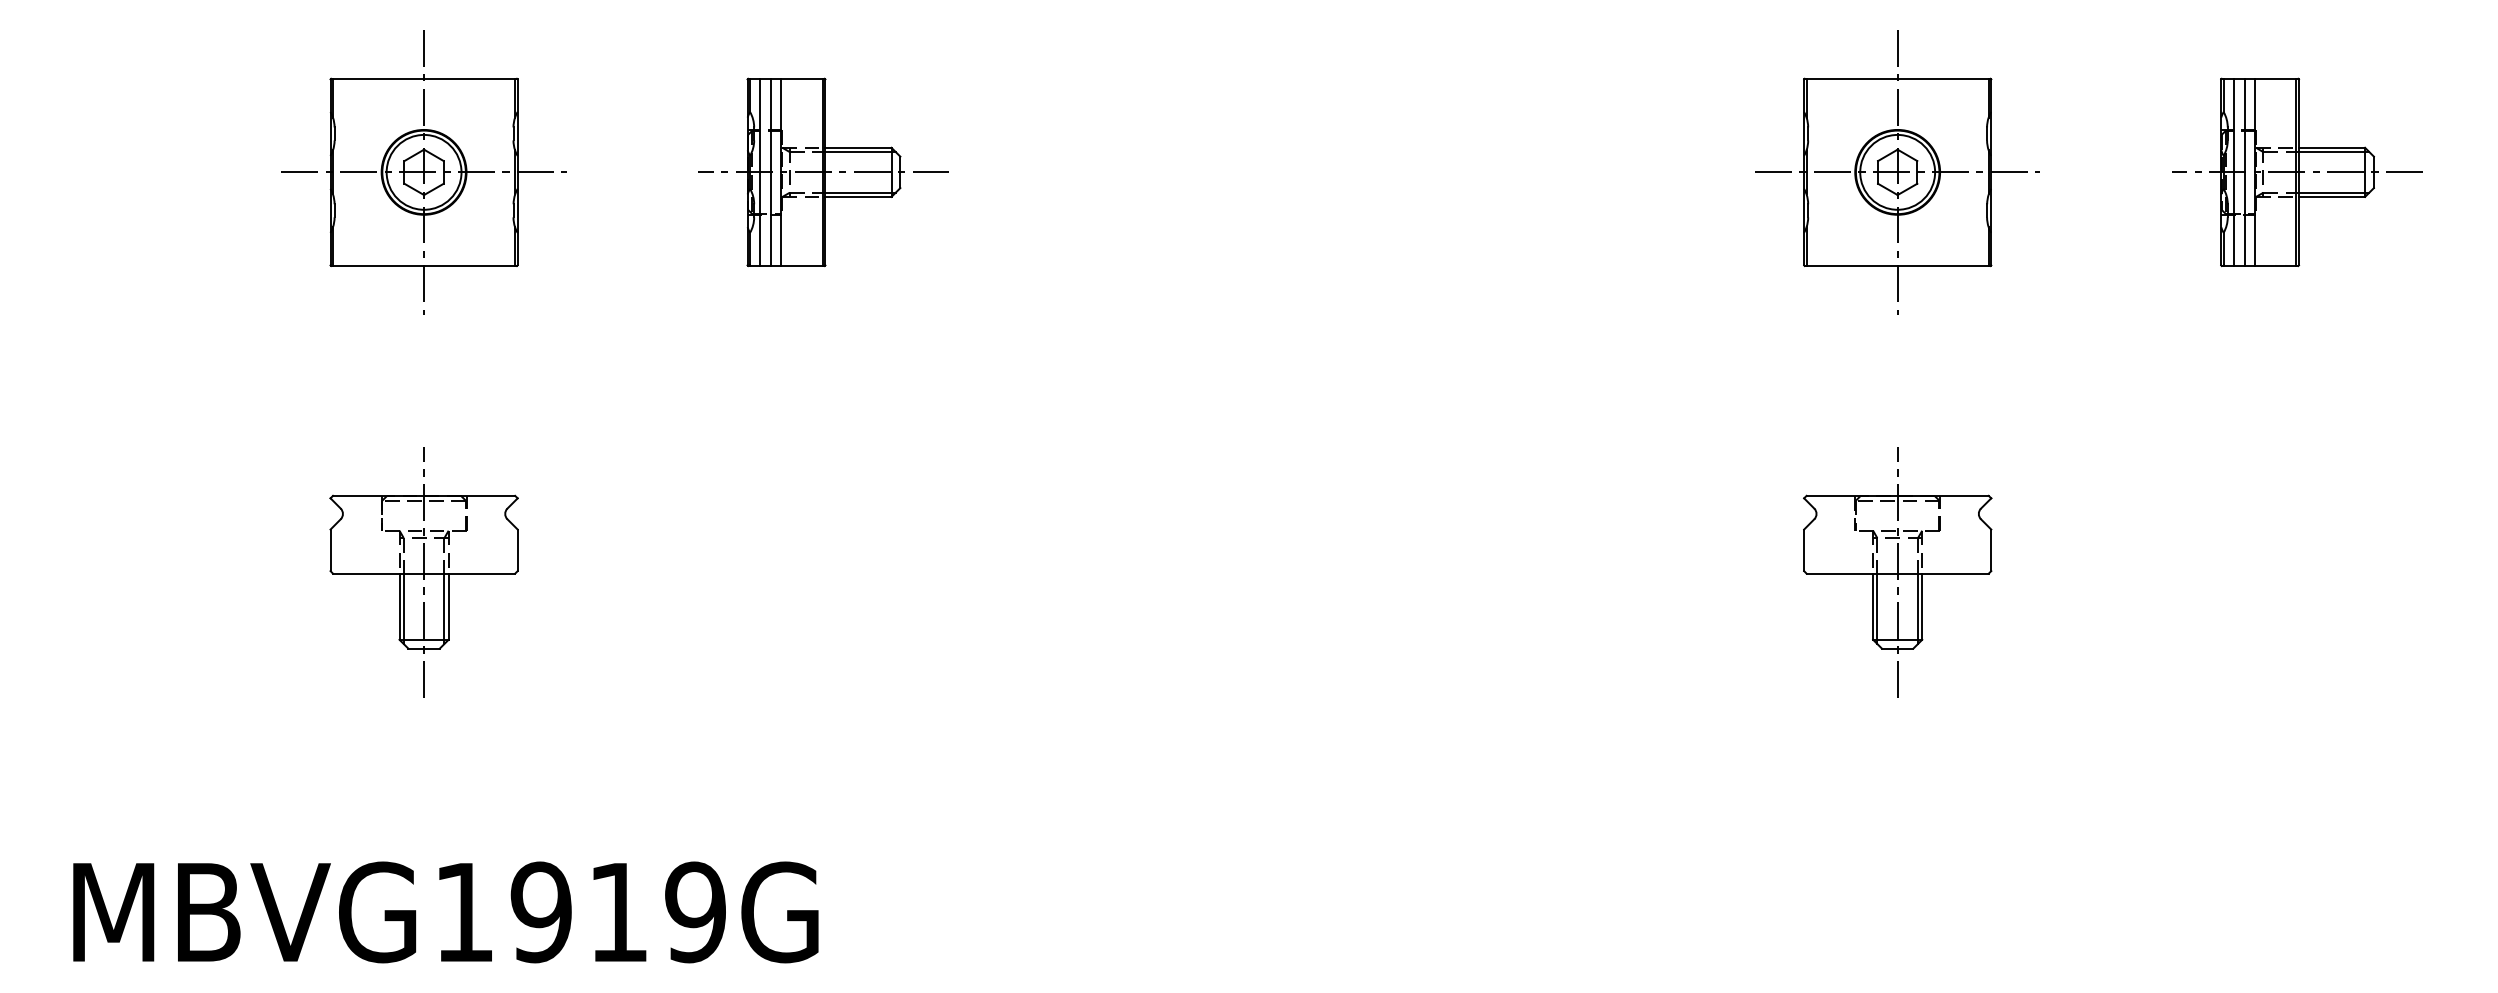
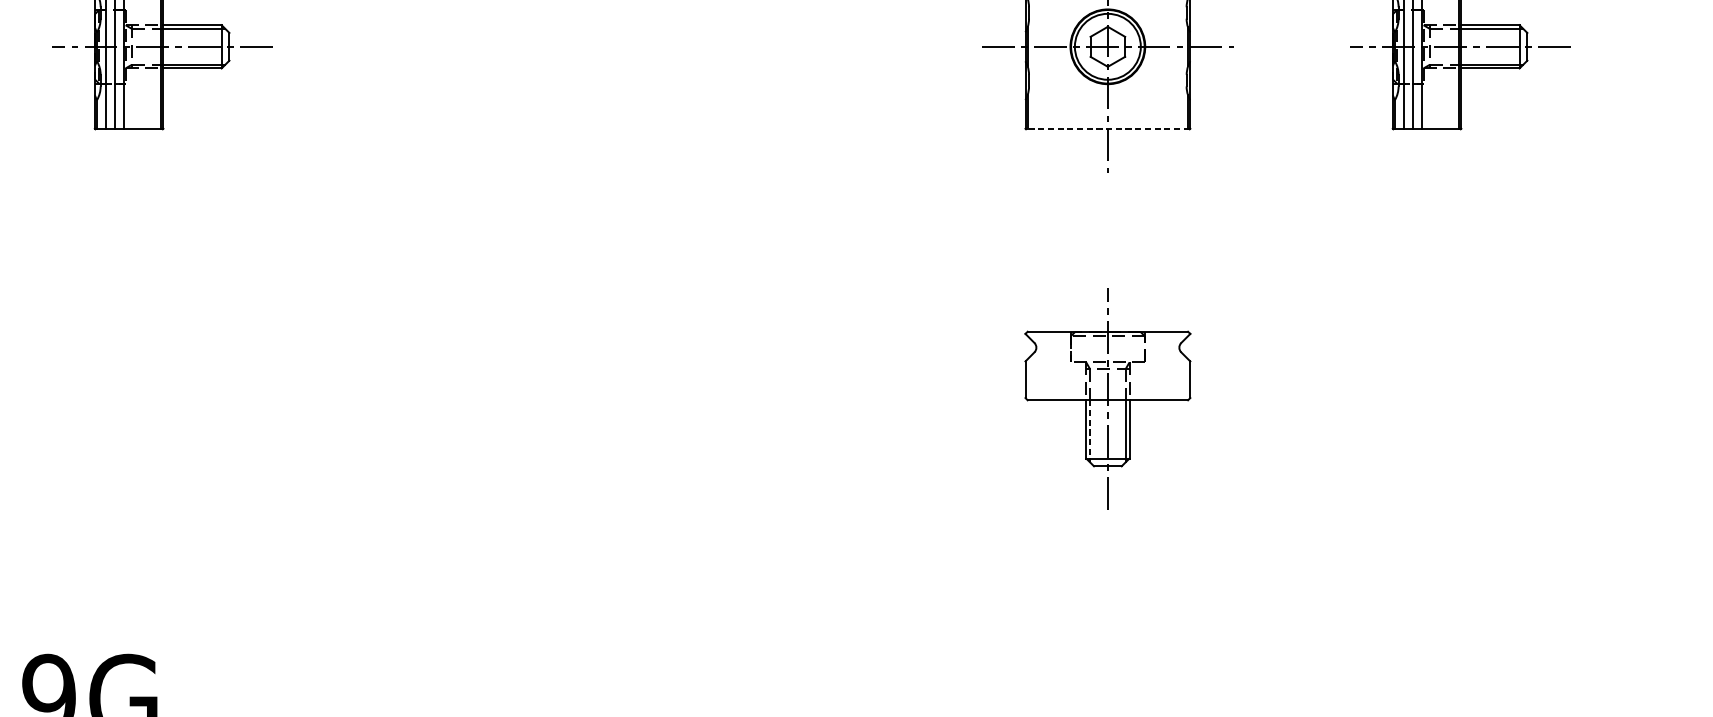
line: (1897, 265) -> (1107, 128), solid -> dashed
line: (1877, 609) -> (1090, 431), solid -> dashed

